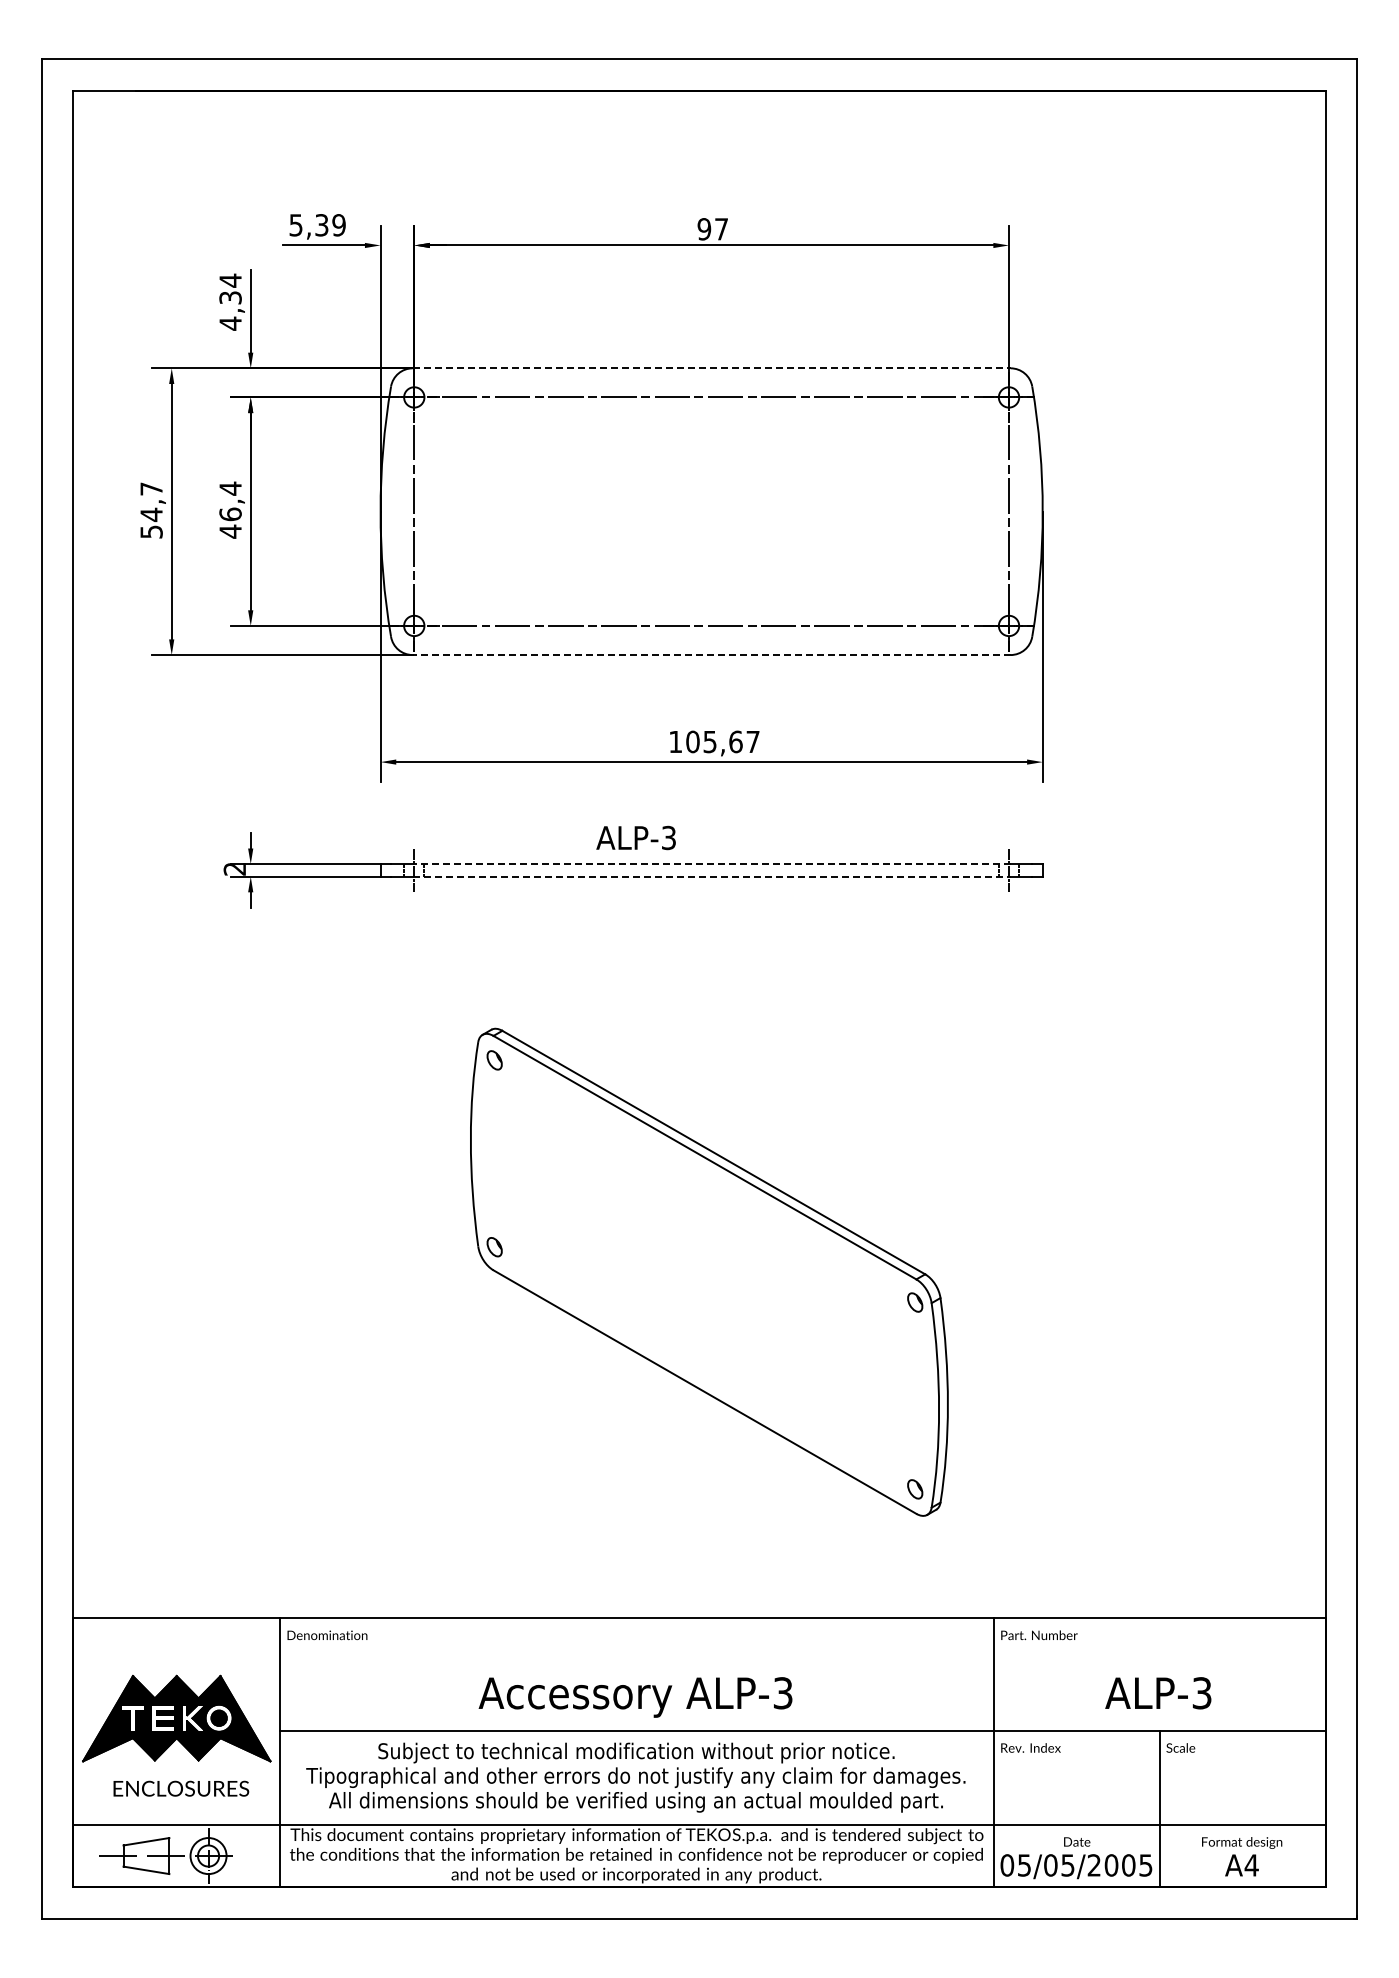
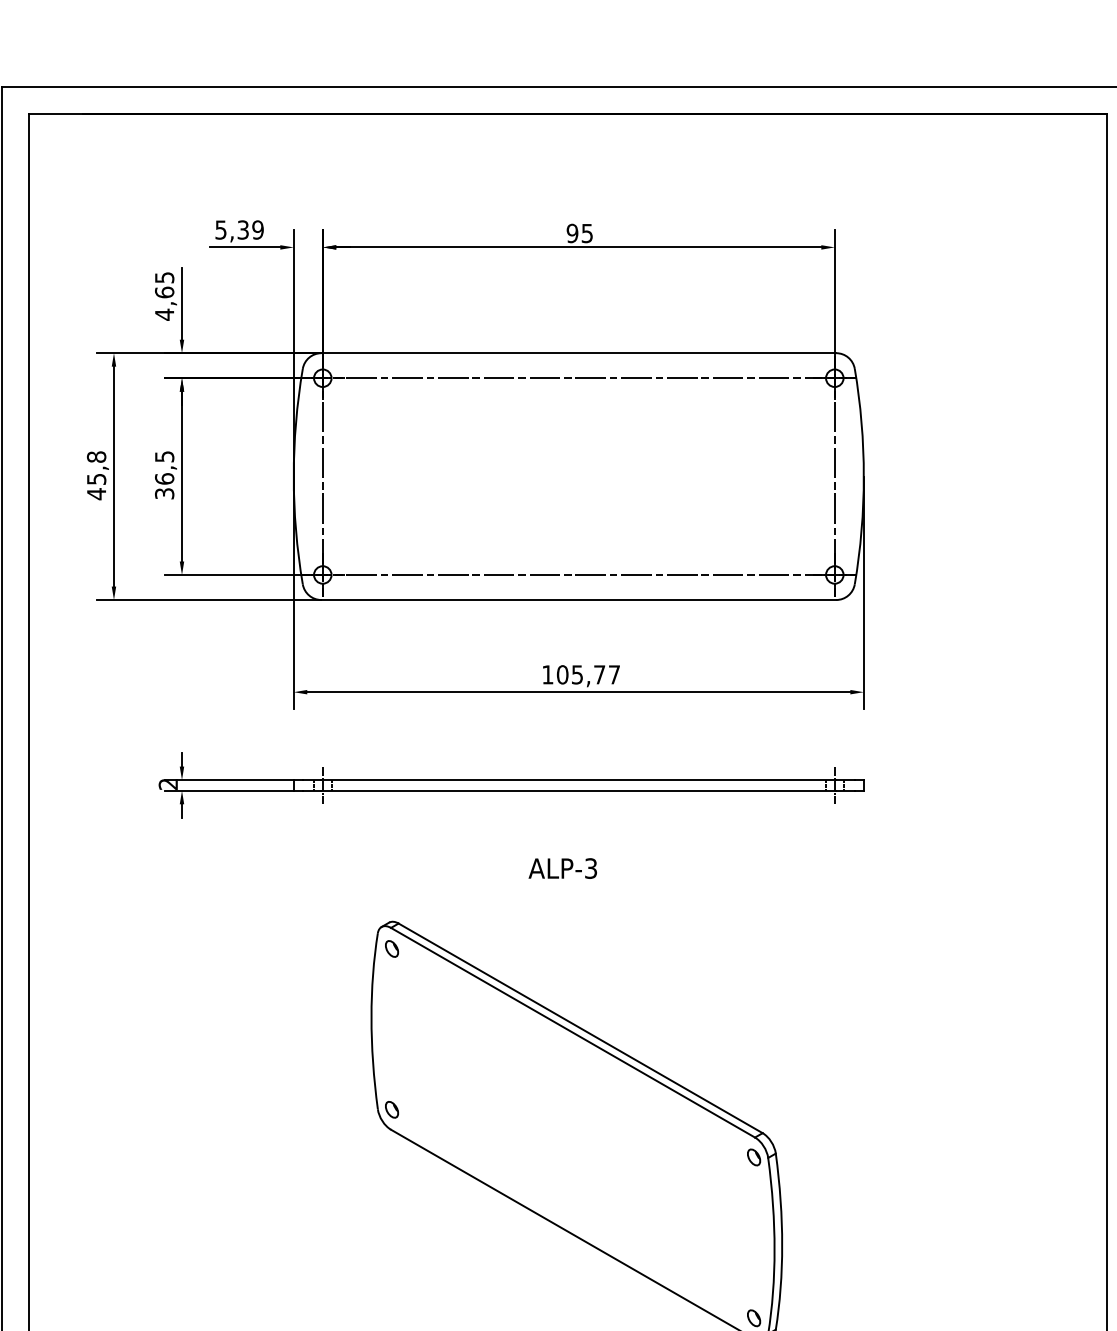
text: (721, 229) -> (587, 233), 97 -> 95
text: (230, 288) -> (164, 284), 4,34 -> 4,65
line: (711, 368) -> (578, 353), dashed -> solid
text: (230, 509) -> (164, 474), 46,4 -> 36,5
text: (151, 510) -> (96, 475), 54,7 -> 45,8
line: (711, 655) -> (578, 600), dashed -> solid
text: (735, 741) -> (599, 674), 105,67 -> 105,77
text: (635, 837) -> (562, 868), moved
line: (711, 864) -> (578, 780), dashed -> solid
line: (711, 876) -> (578, 790), dashed -> solid

